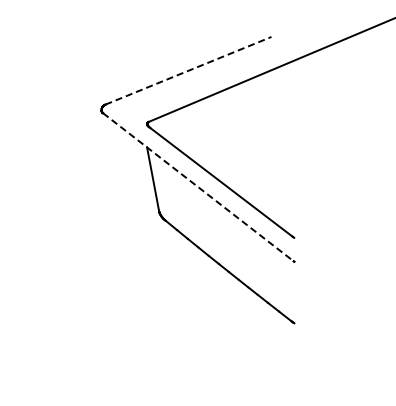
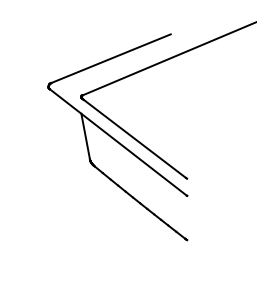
line: (188, 70) -> (111, 58), dashed -> solid
line: (198, 187) -> (118, 142), dashed -> solid

